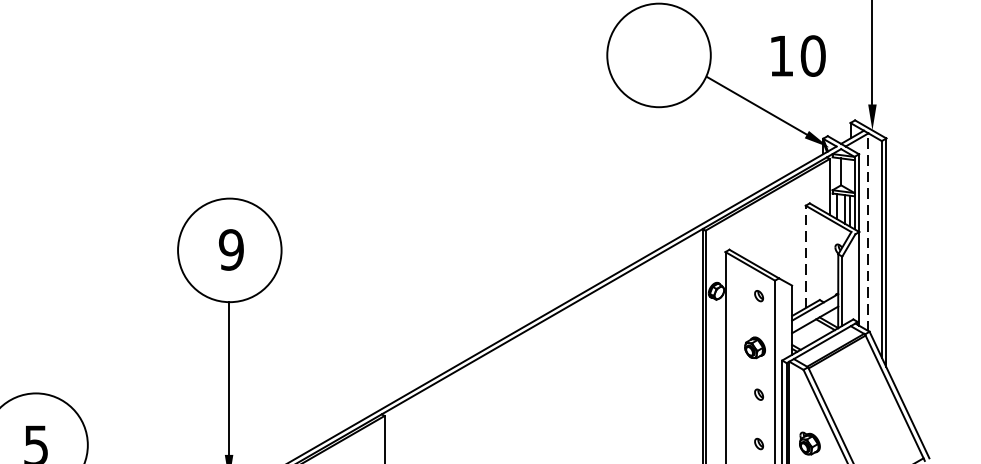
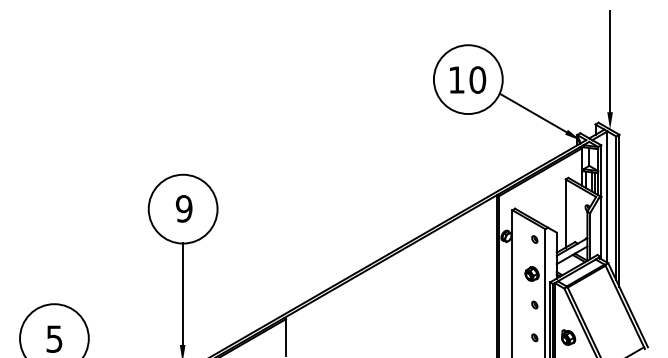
text: (799, 55) -> (468, 79), moved
line: (868, 232) -> (607, 197), dashed -> solid
line: (805, 256) -> (565, 213), dashed -> solid

